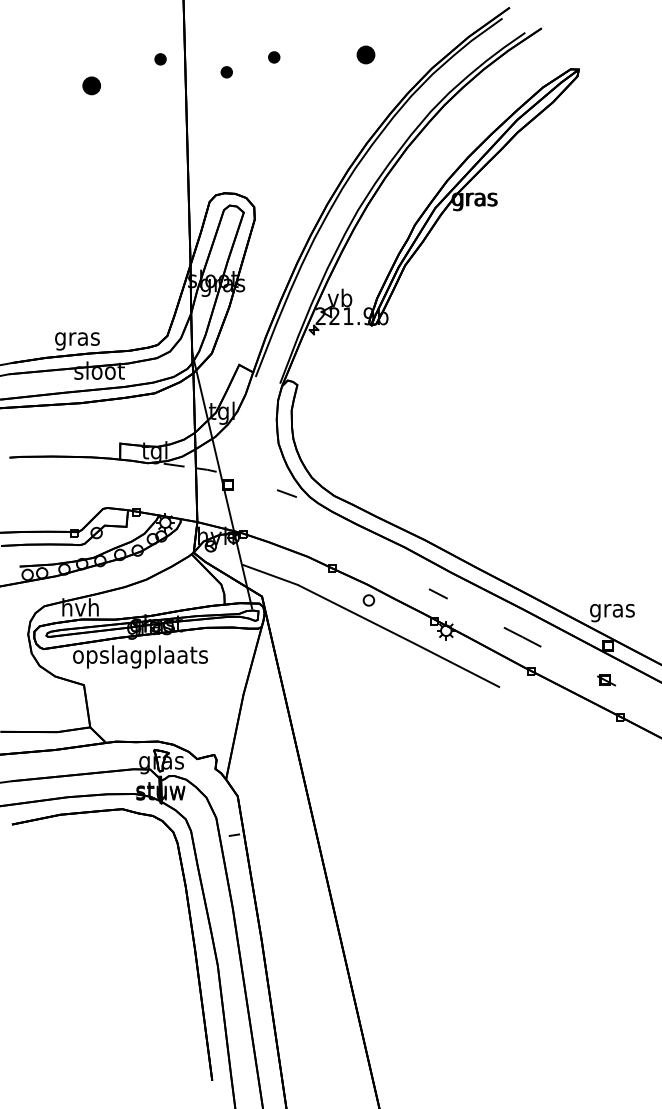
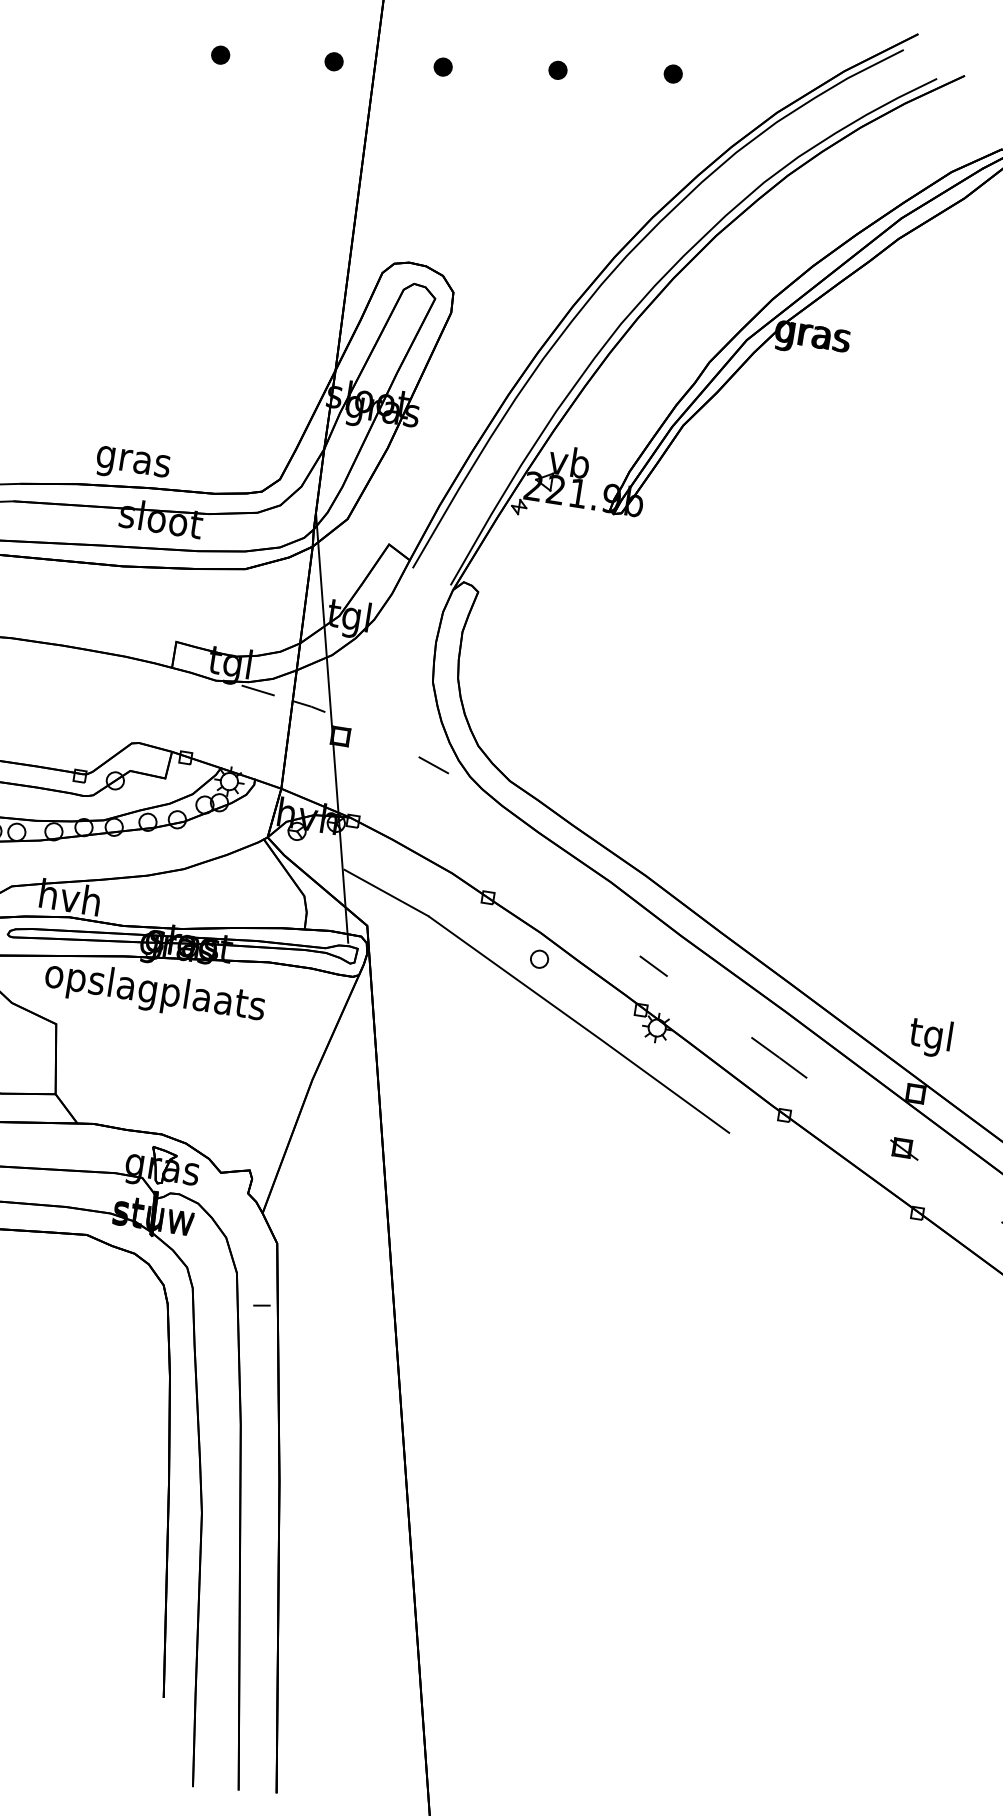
part: (365, 54) -> (672, 73), size x0.62
part: (274, 57) -> (558, 70), moved
part: (160, 59) -> (333, 61), moved
part: (91, 86) -> (220, 55), size x0.62
text: (612, 610) -> (931, 1037), gras -> tgl

